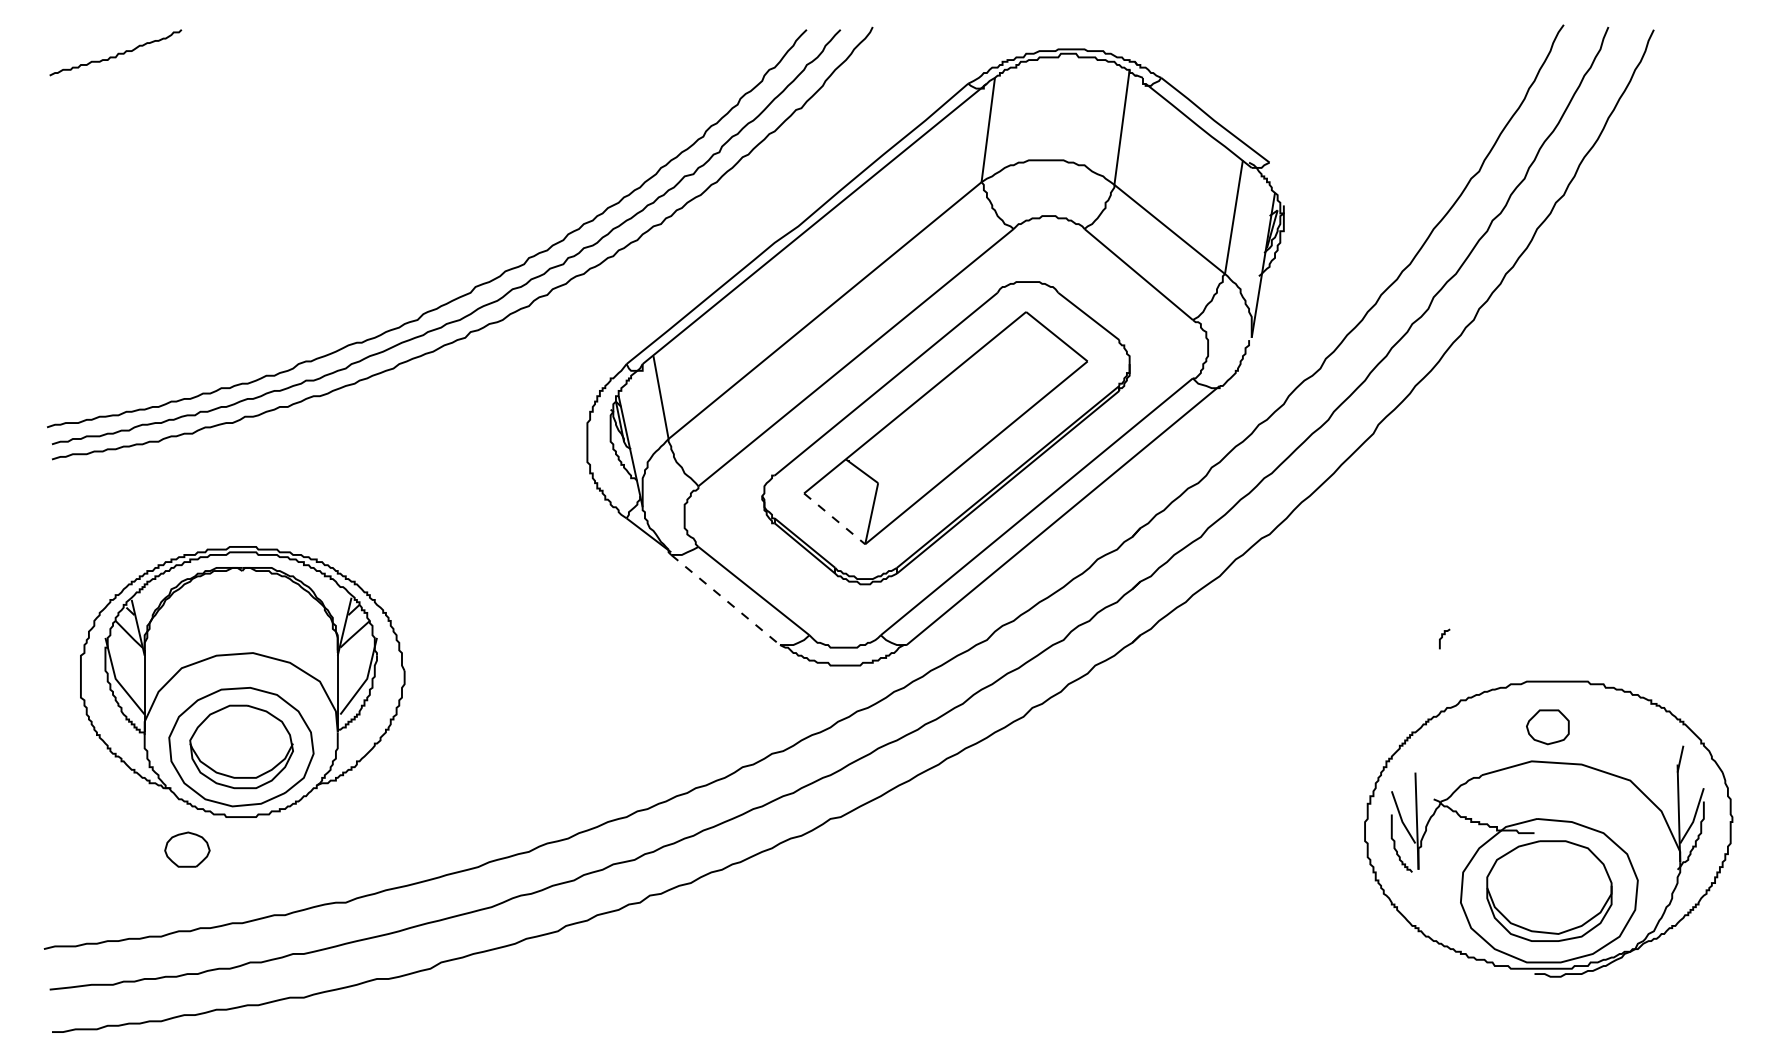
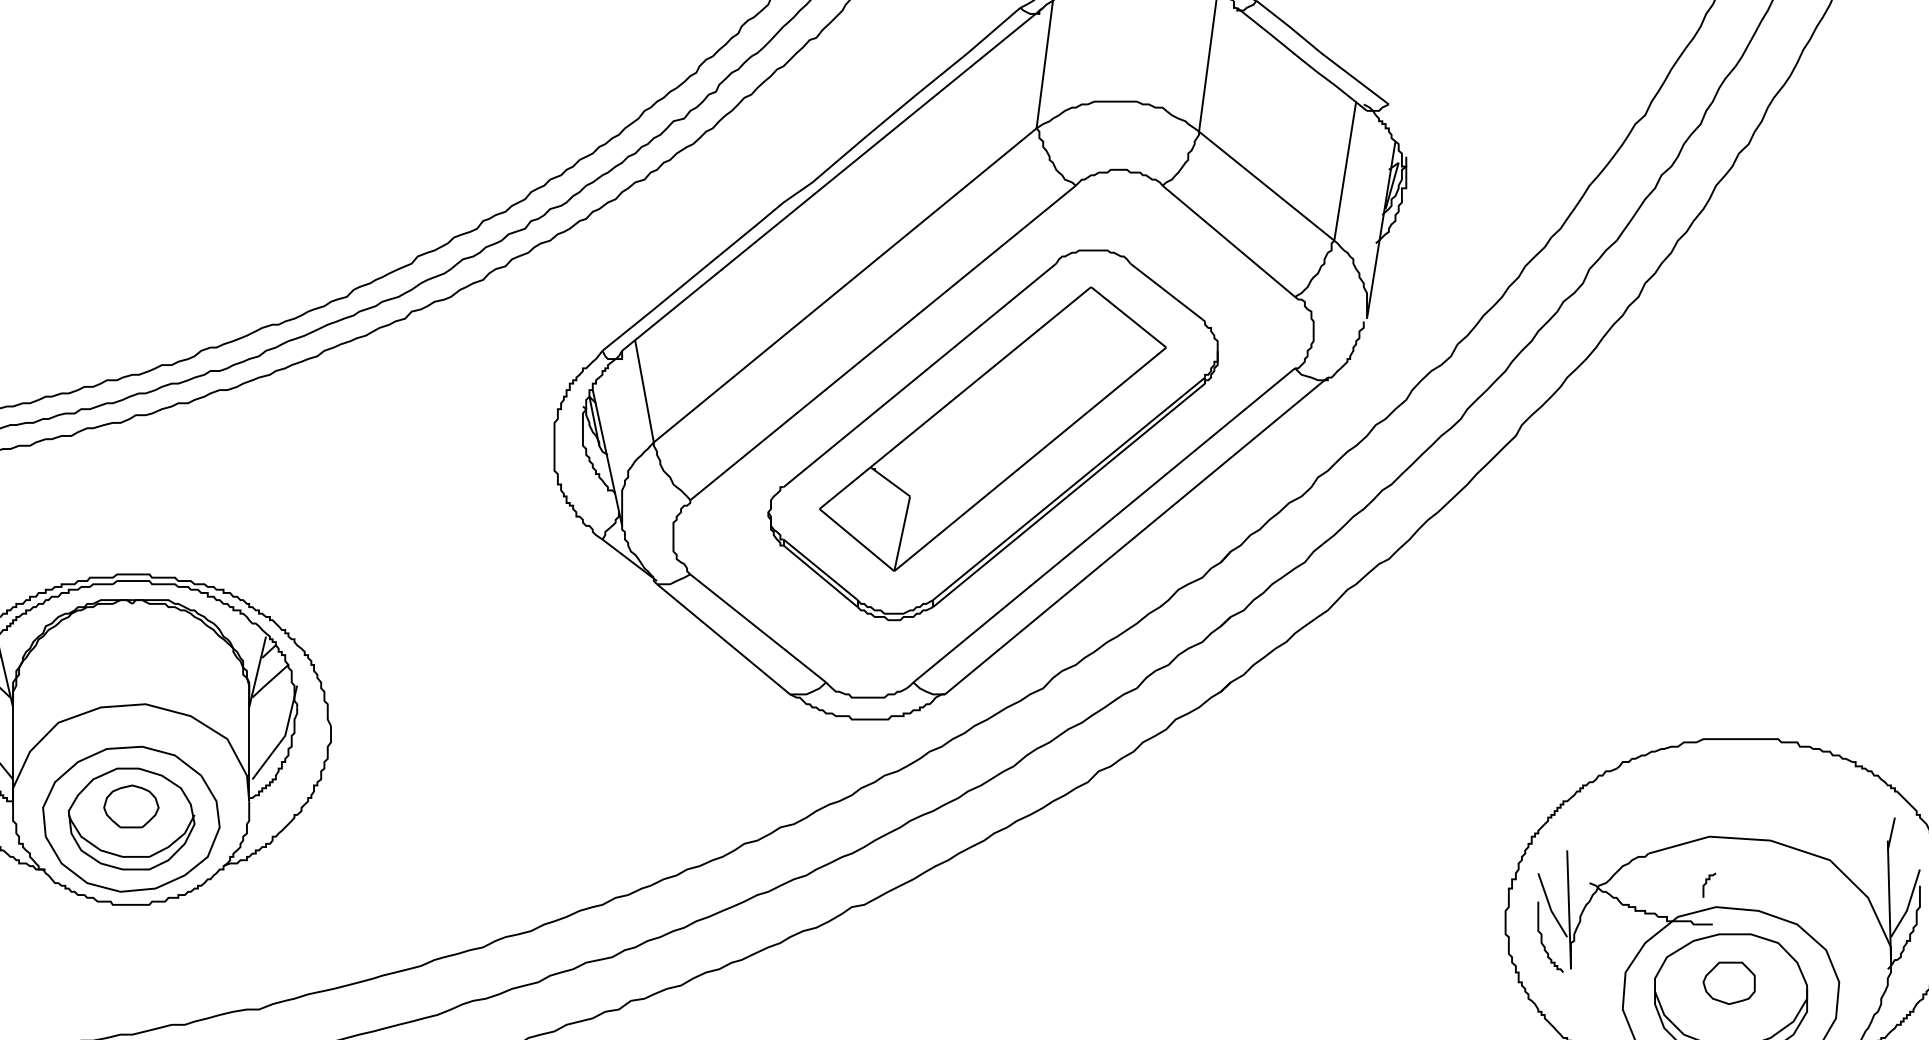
line: (834, 518) -> (856, 539), dashed -> solid
line: (725, 599) -> (723, 638), dashed -> solid
curve: (1442, 638) -> (1706, 884), moved
part: (1547, 727) -> (1728, 983), moved
part: (187, 849) -> (131, 806), moved

